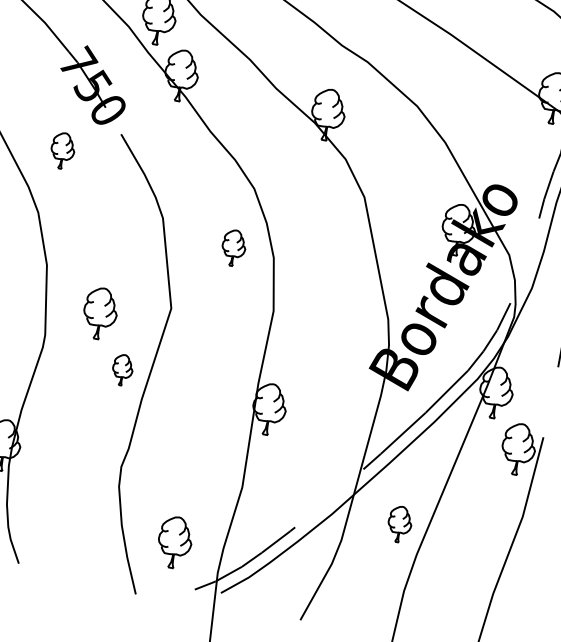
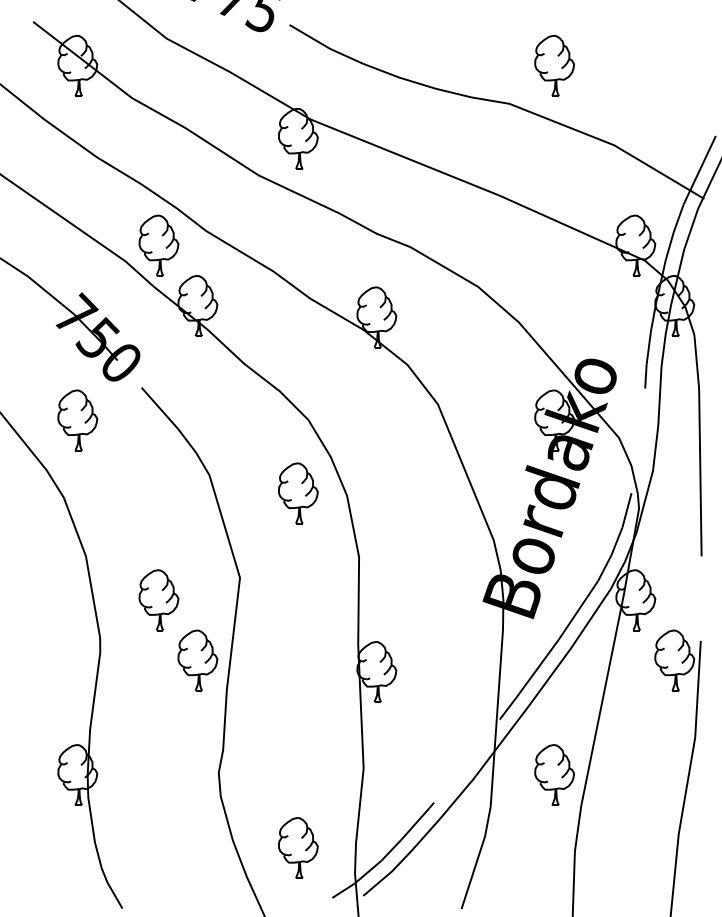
part: (62, 150) -> (77, 420), size x1.43
part: (233, 248) -> (298, 493), size x1.43
part: (122, 370) -> (197, 660), size x1.67
part: (399, 523) -> (554, 774), size x1.43

